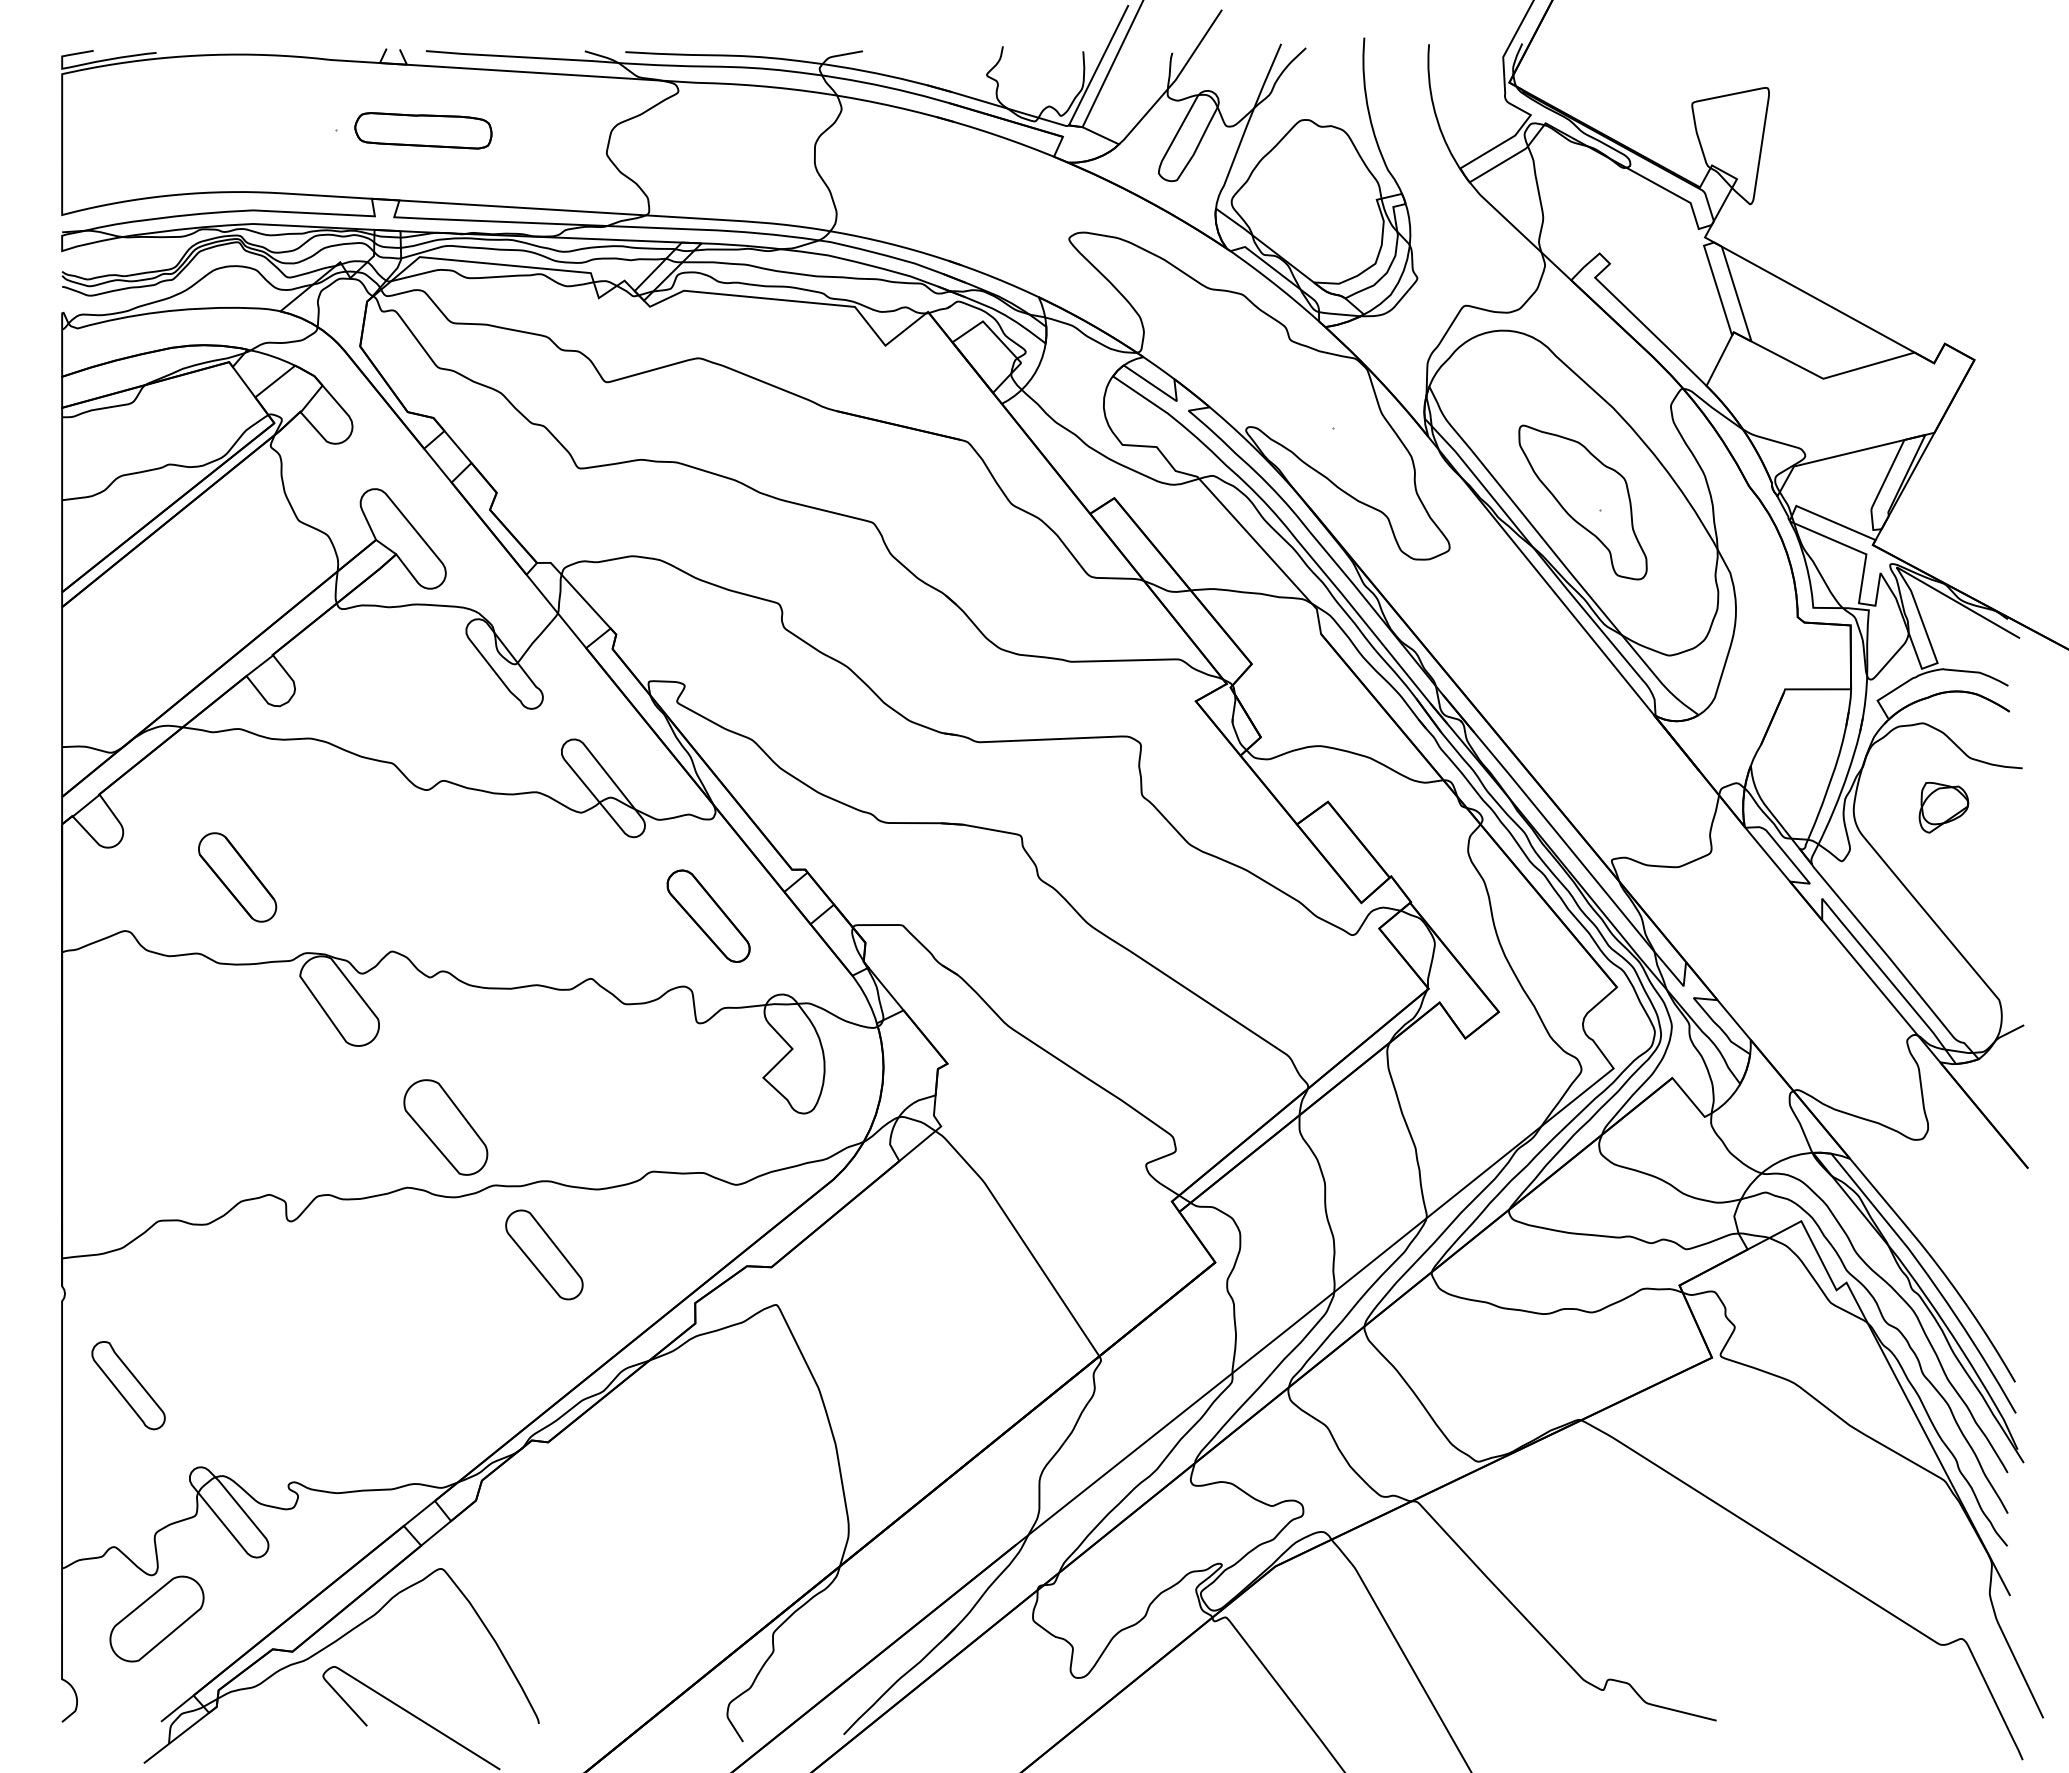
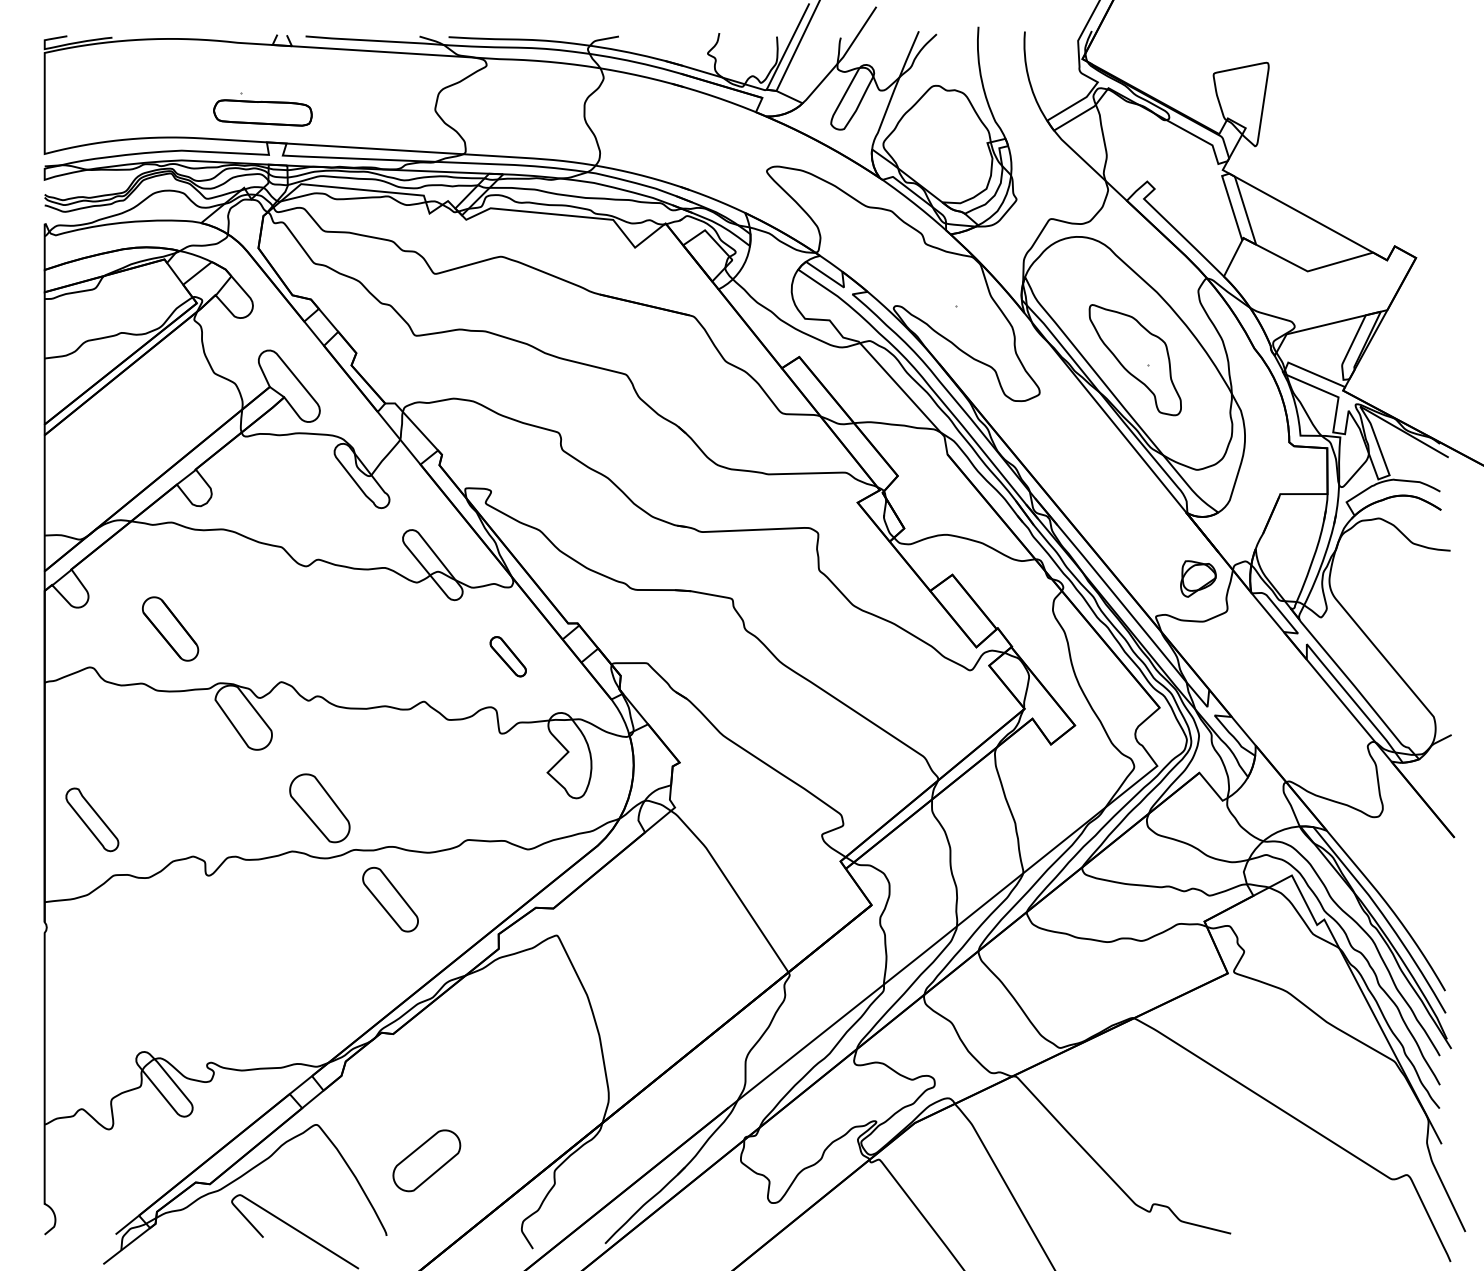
part: (423, 130) -> (262, 112), moved
part: (1943, 807) -> (1198, 578), moved
part: (708, 915) -> (508, 656), size x0.6
part: (128, 1385) -> (92, 819), moved
part: (156, 1618) -> (426, 1160), moved

